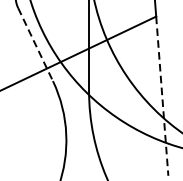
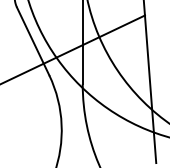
line: (35, 44) -> (33, 41), dashed -> solid
line: (162, 96) -> (150, 89), dashed -> solid

